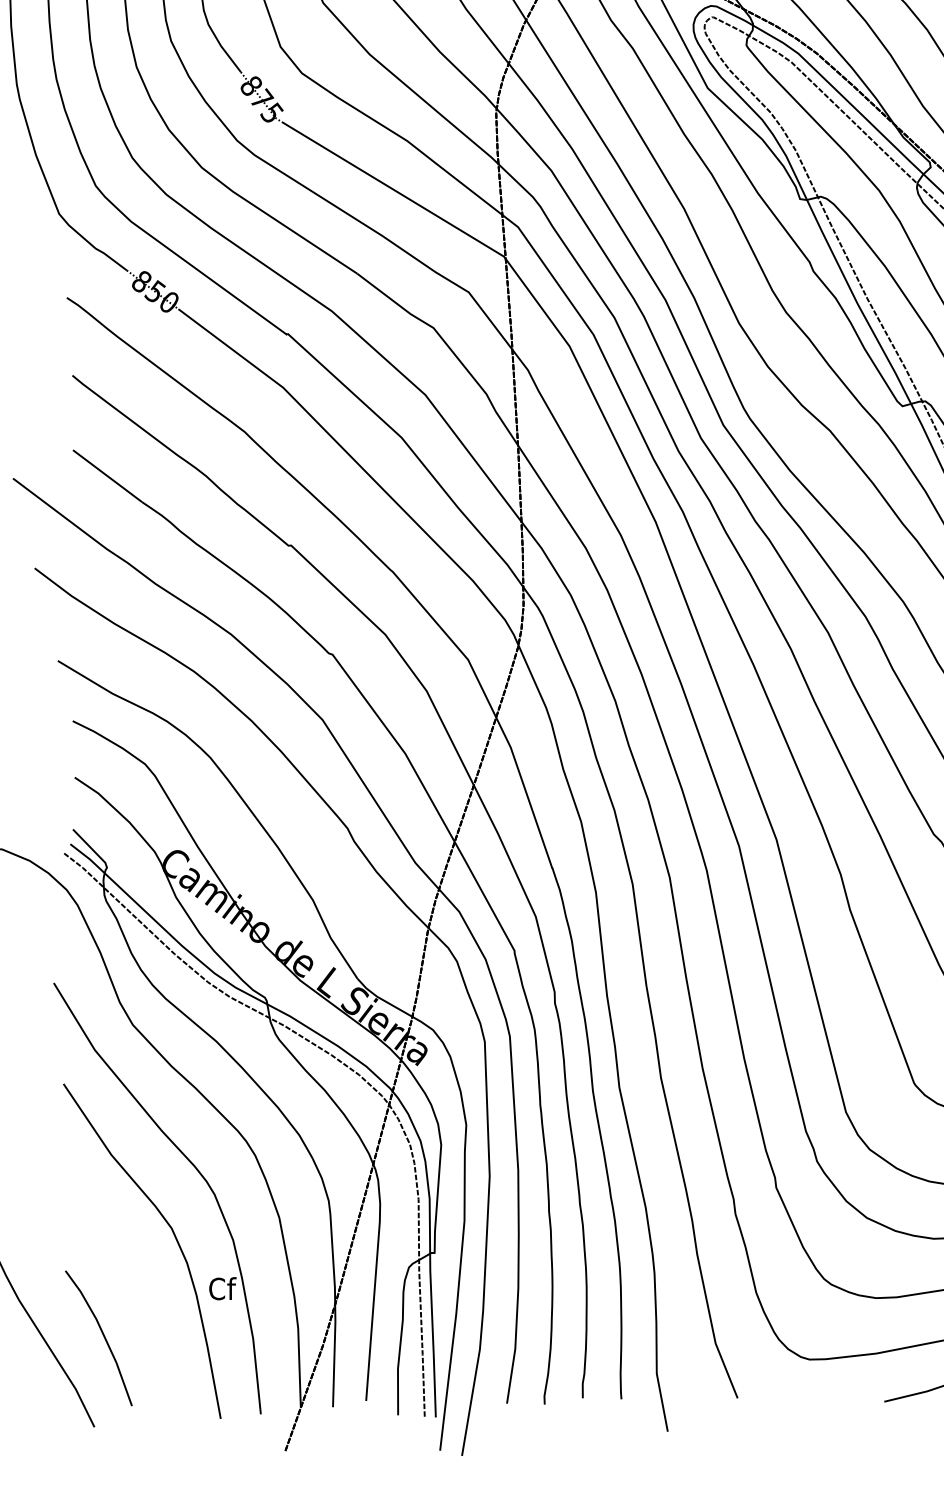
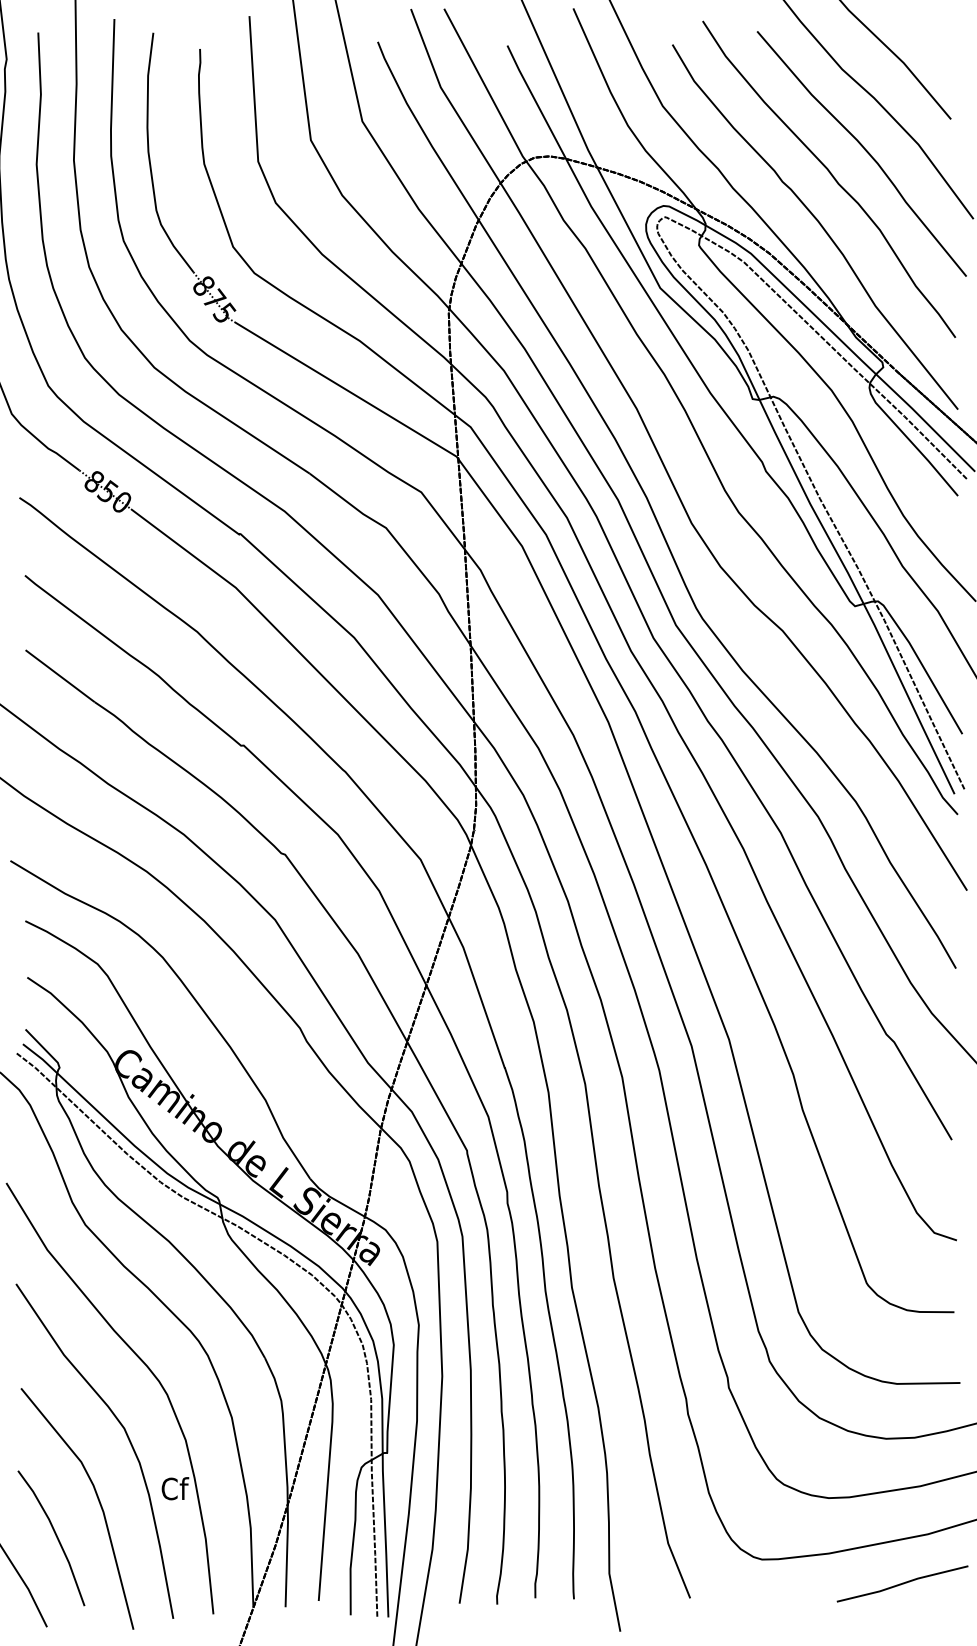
line: (145, 1302) -> (98, 1502), added

